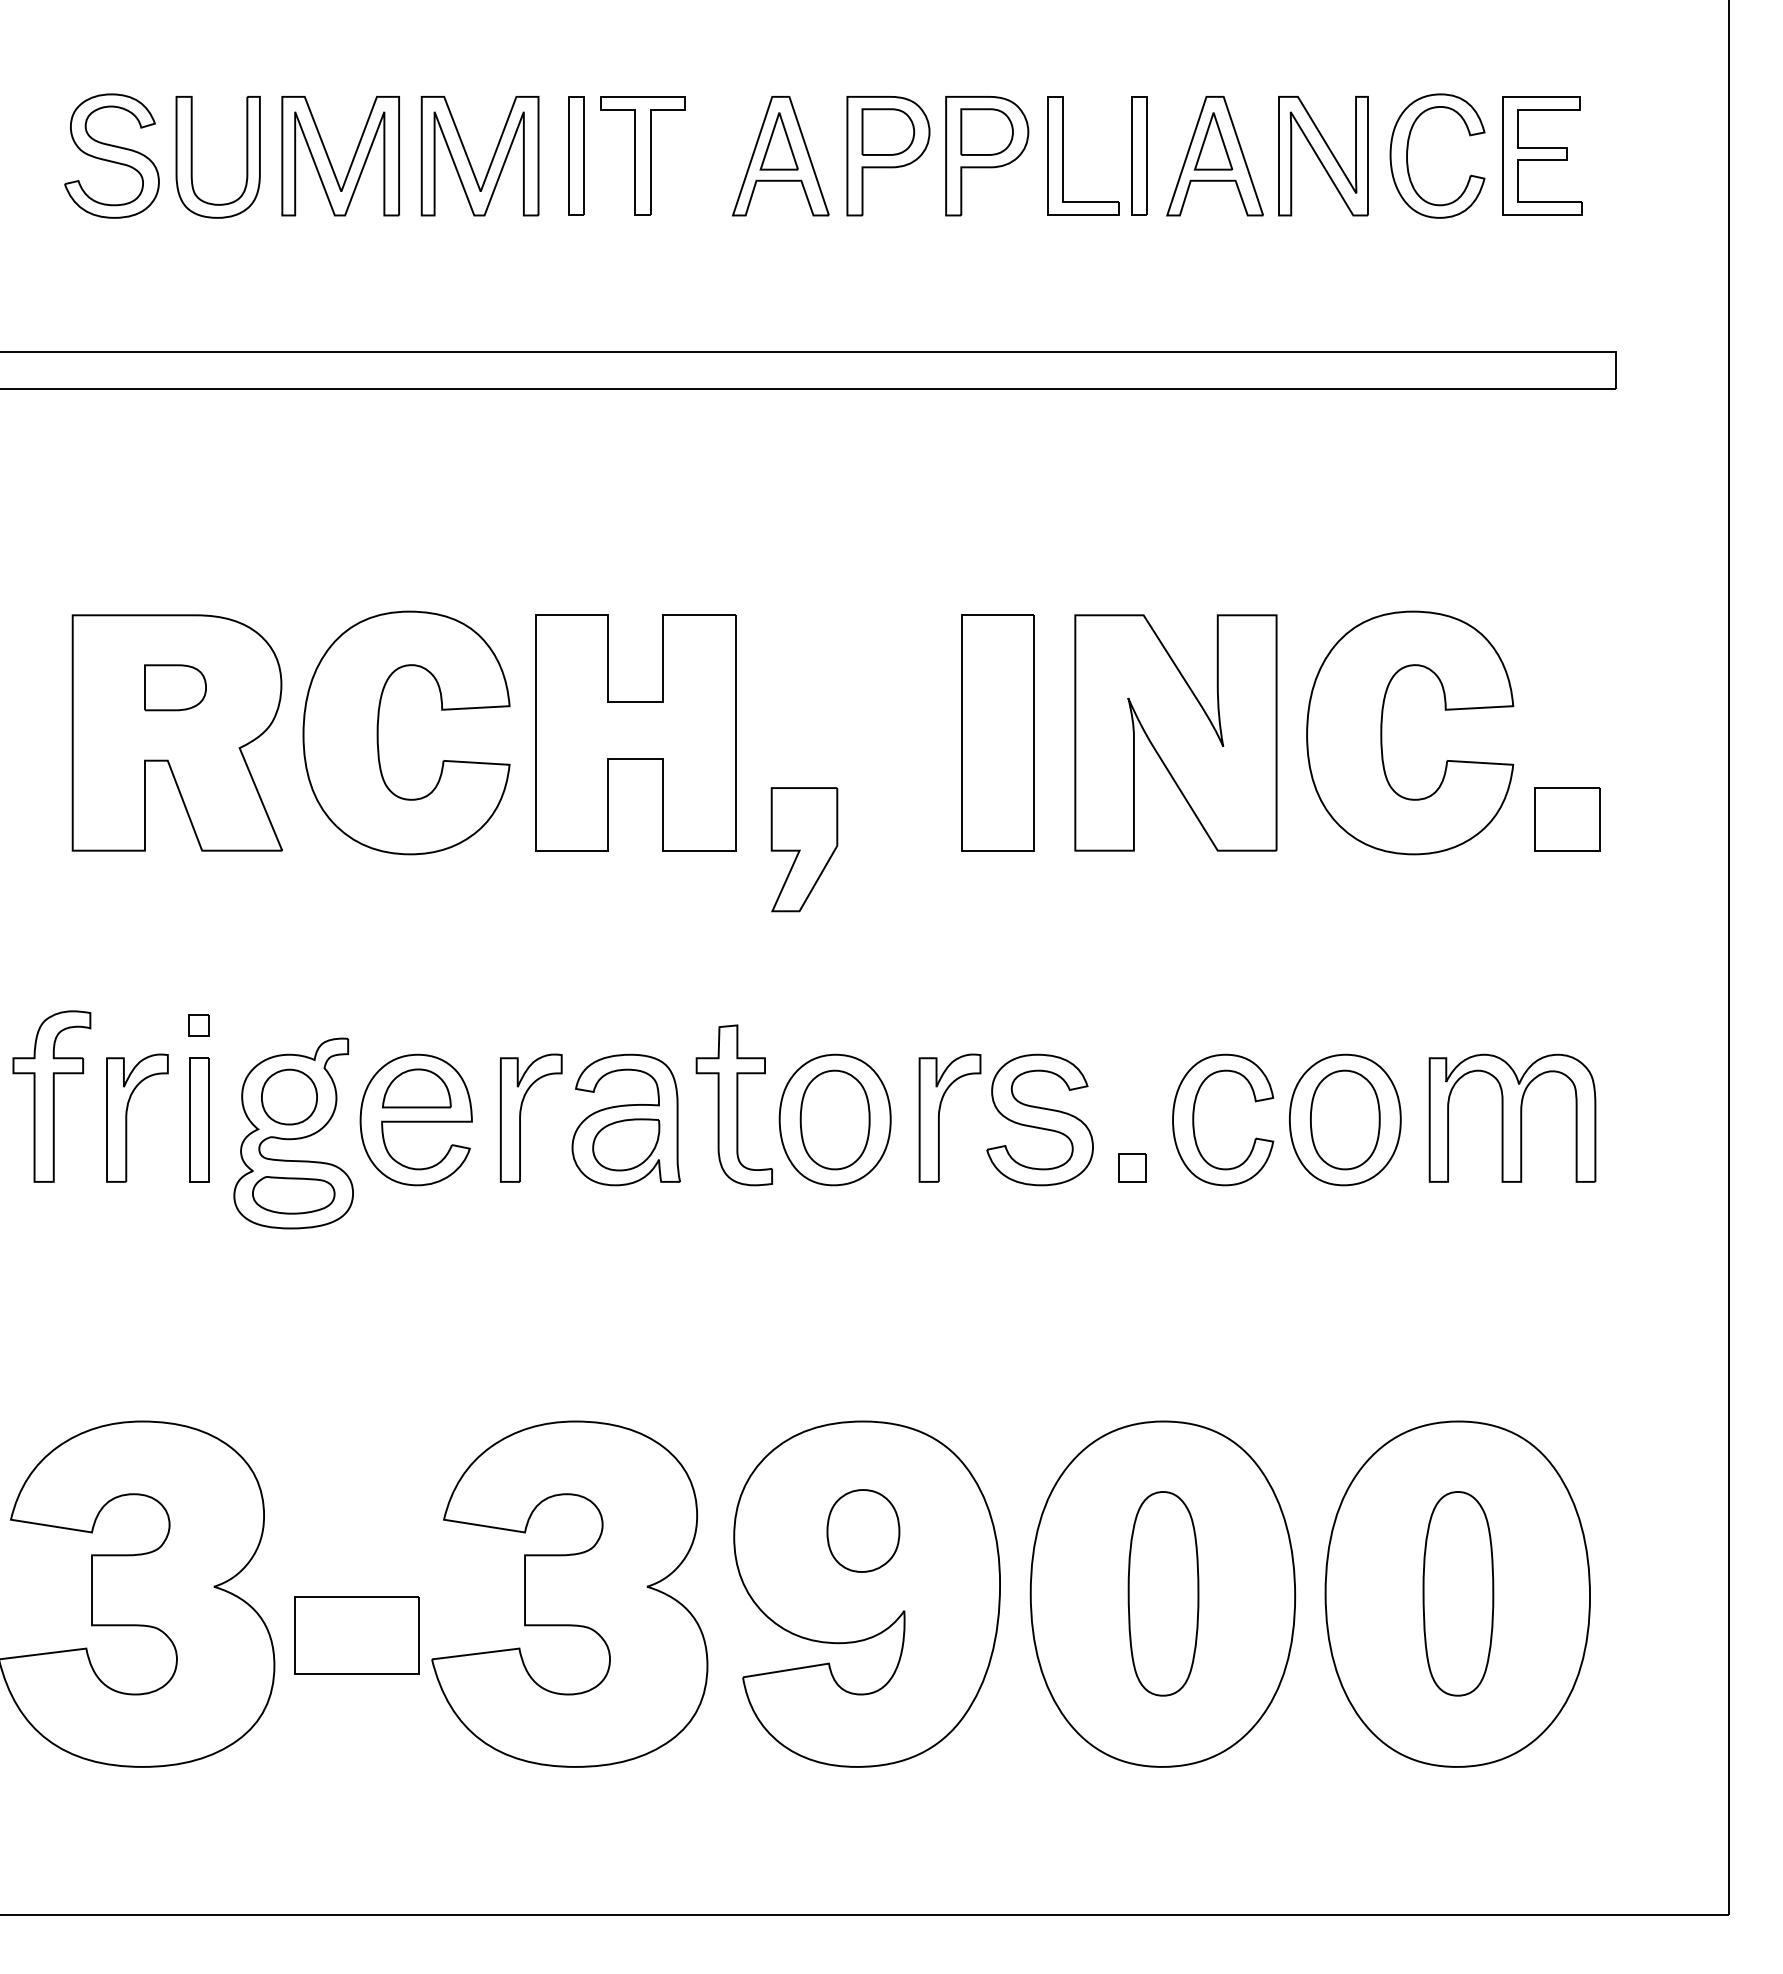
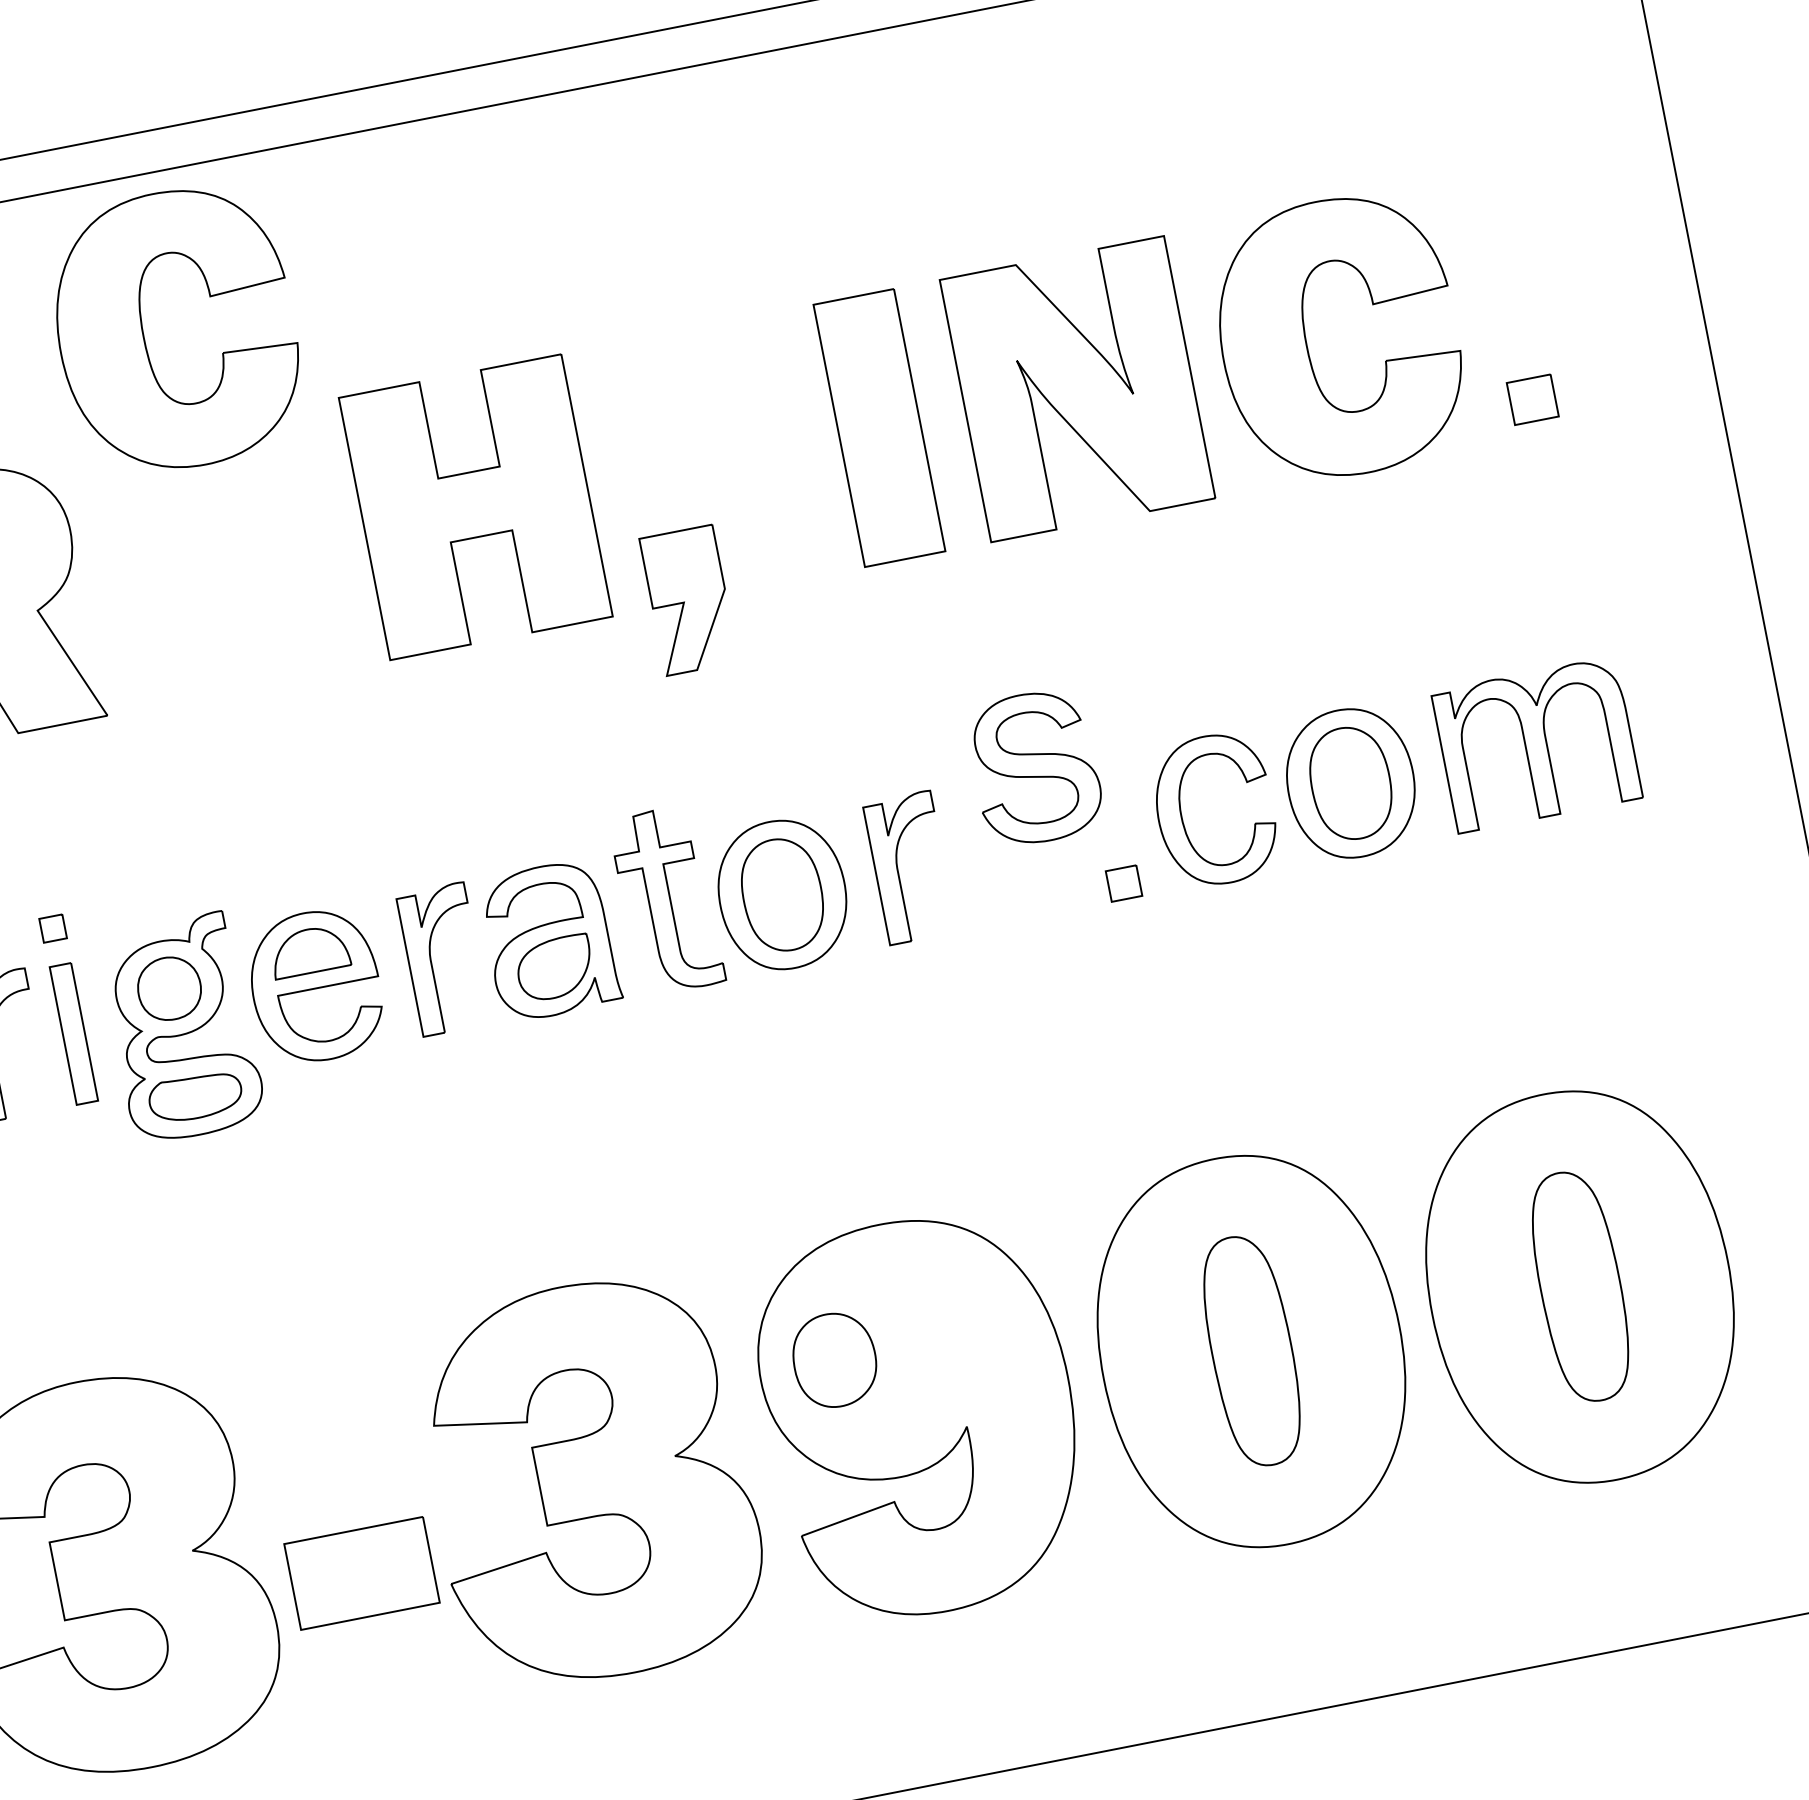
part: (378, 732) -> (144, 335), moved
part: (1567, 819) -> (1532, 399), size x0.6
part: (1039, 1119) -> (1034, 767), moved
part: (863, 1530) -> (834, 1359), moved

